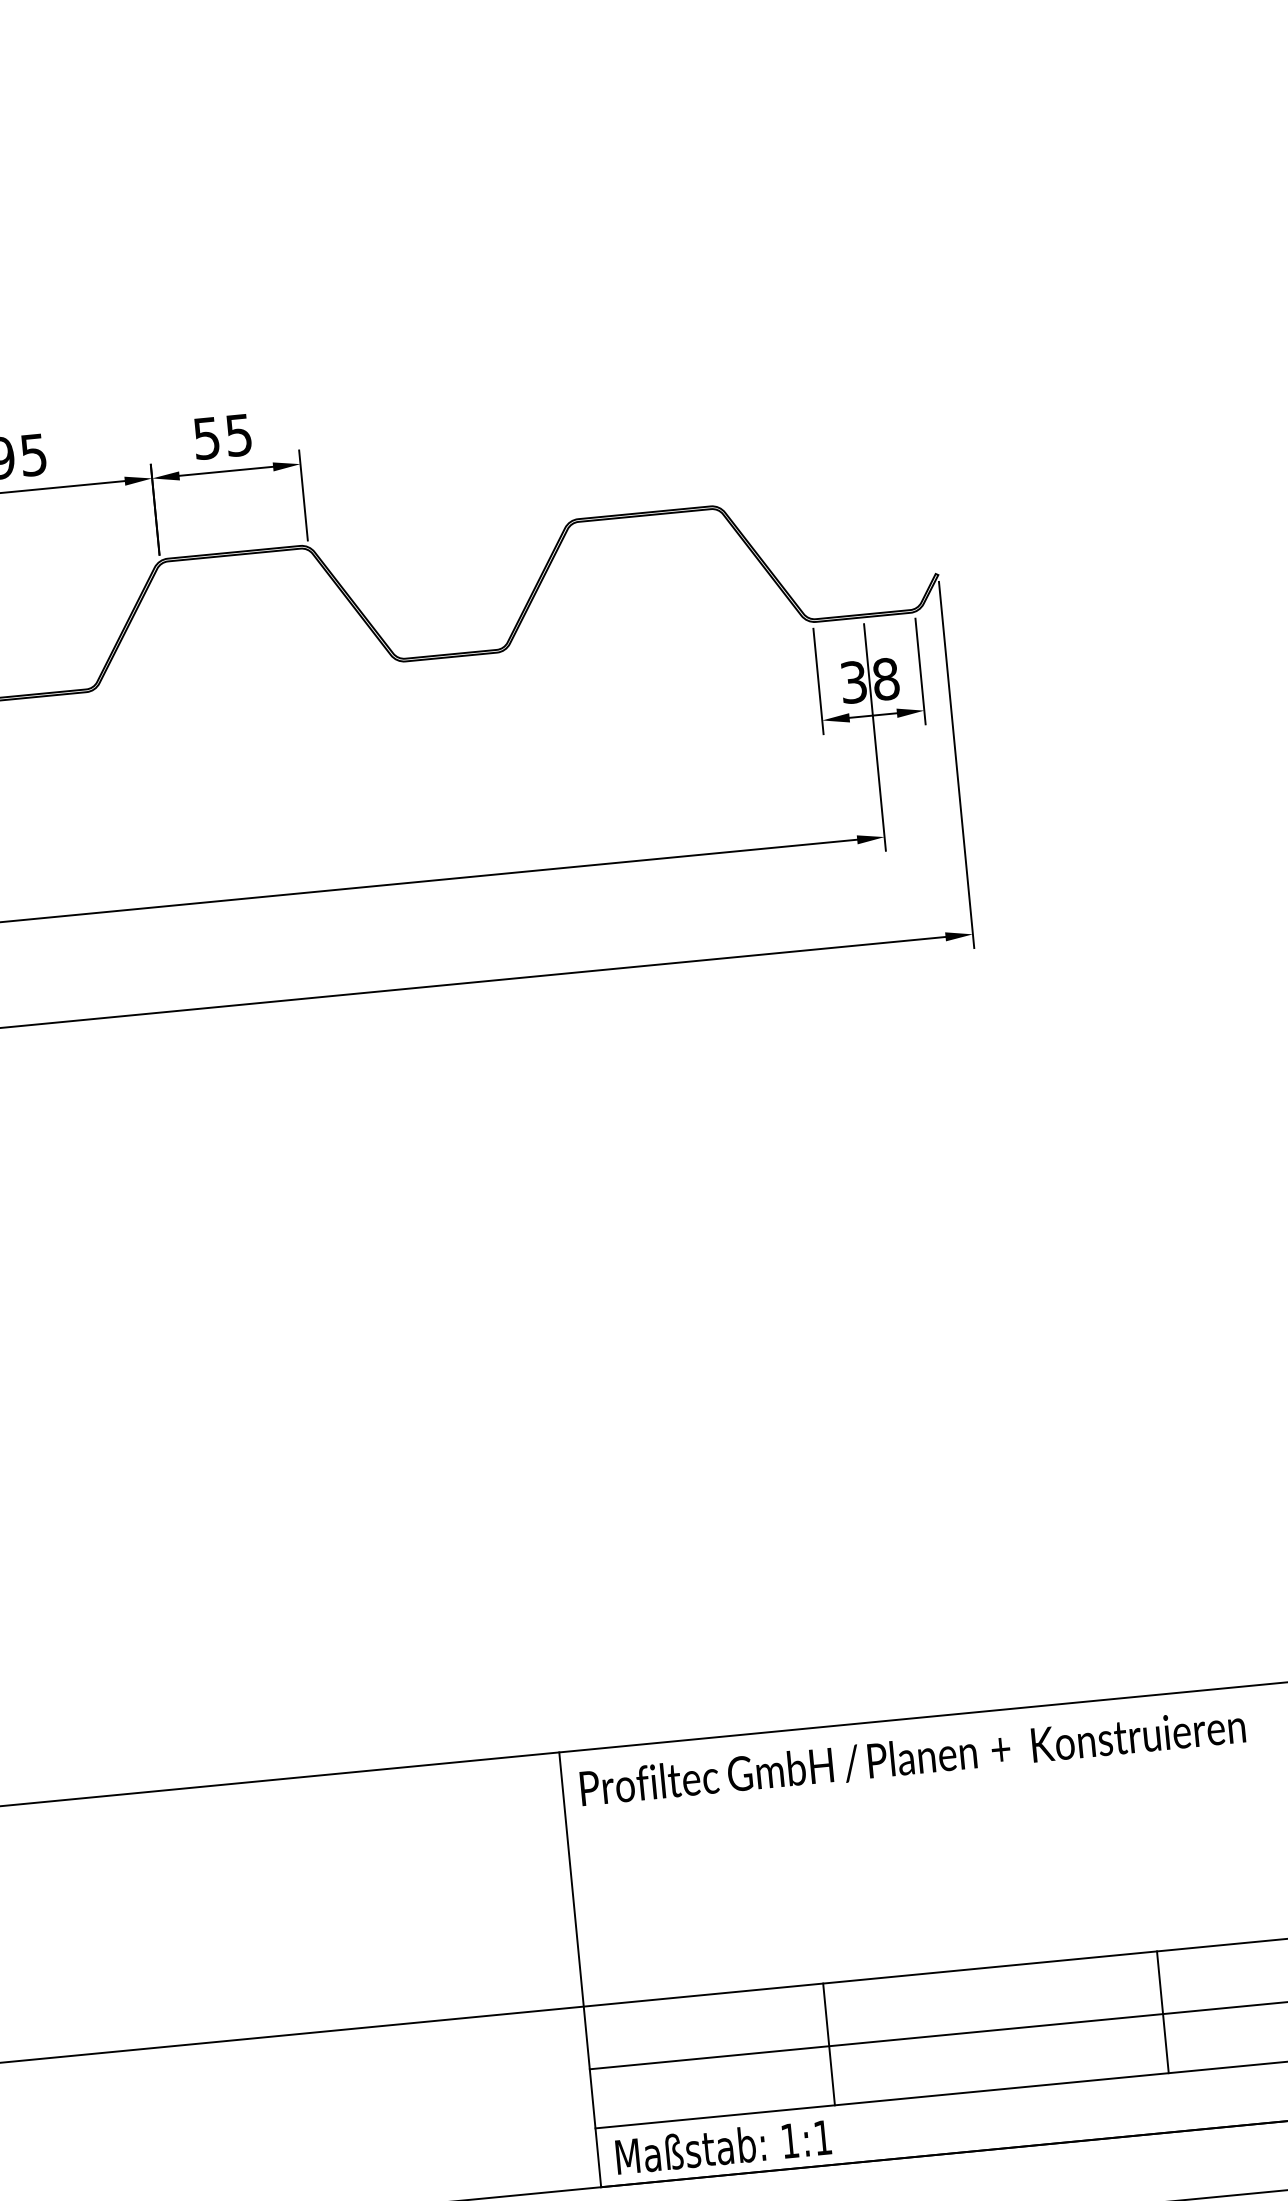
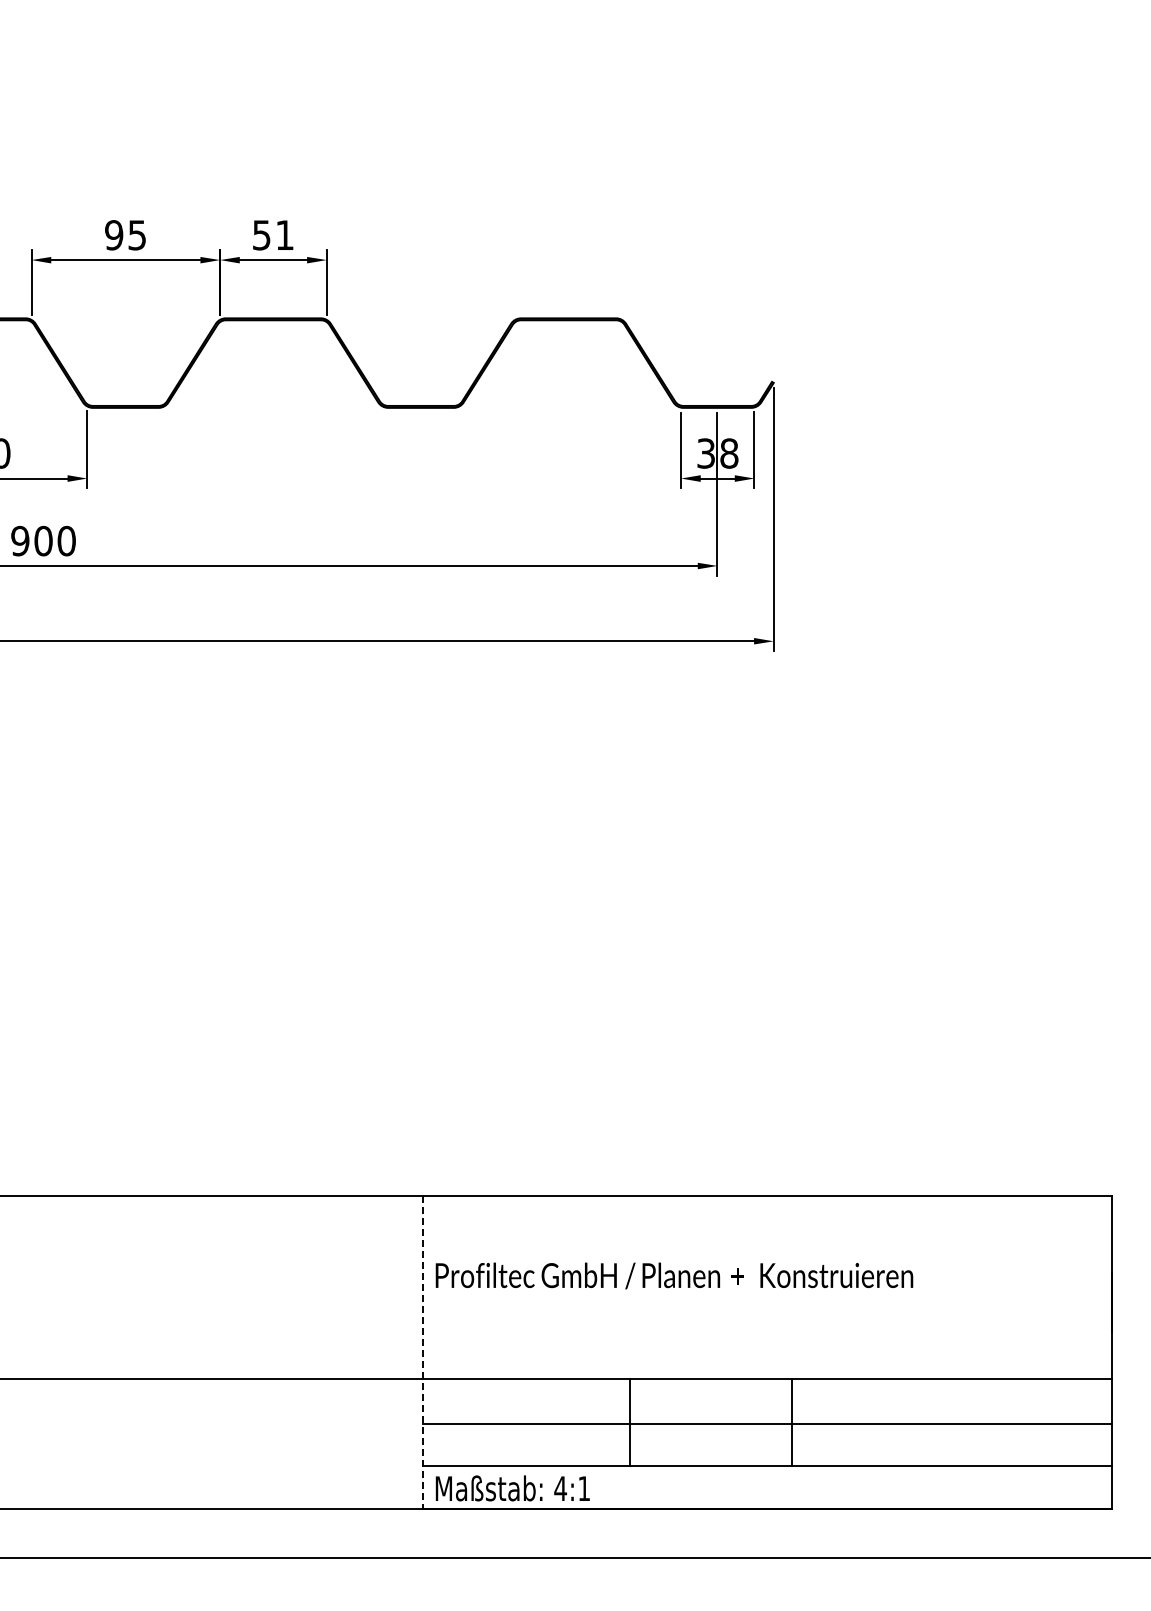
text: (238, 435) -> (284, 235), 55 -> 51
text: (912, 1757) -> (674, 1275), moved
line: (579, 1970) -> (422, 1352), solid -> dashed
line: (1163, 2012) -> (792, 1422), moved
line: (829, 2044) -> (630, 1422), moved
text: (789, 2140) -> (560, 1488), 1:1 -> 4:1

